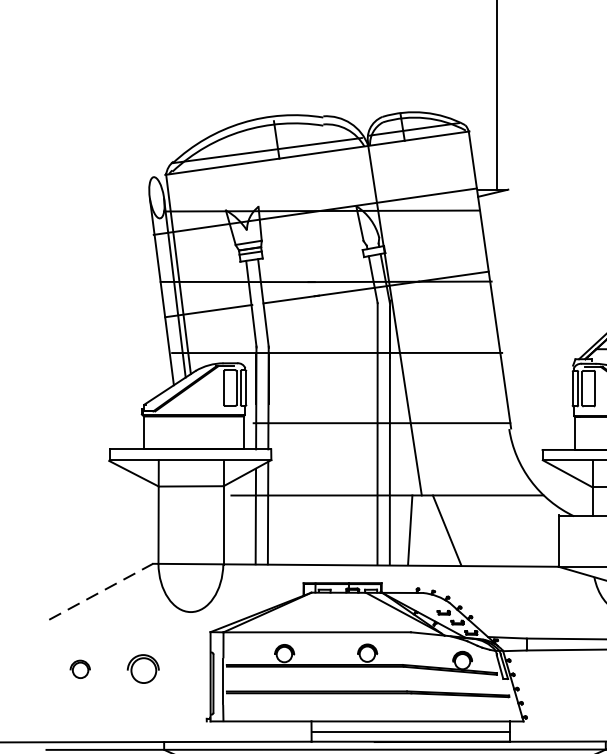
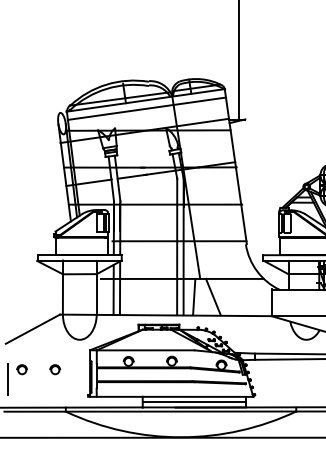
line: (318, 168) -> (146, 108), added
line: (100, 592) -> (32, 329), dashed -> solid
part: (144, 669) -> (55, 369), size x0.62
line: (54, 688) -> (8, 379), added

